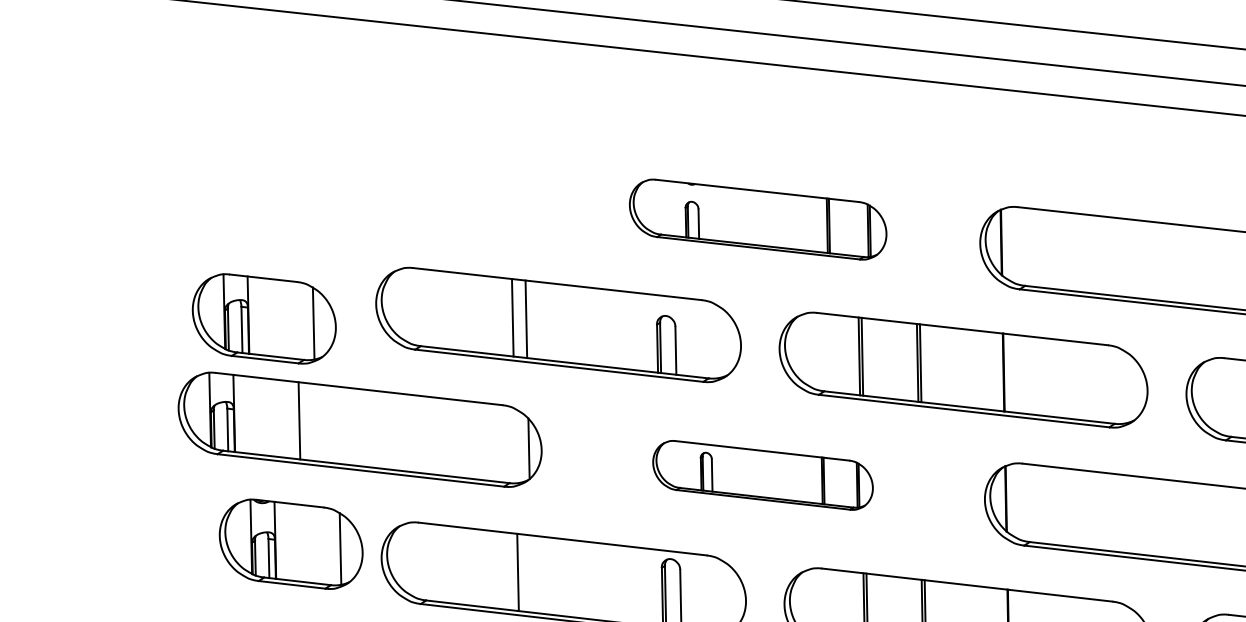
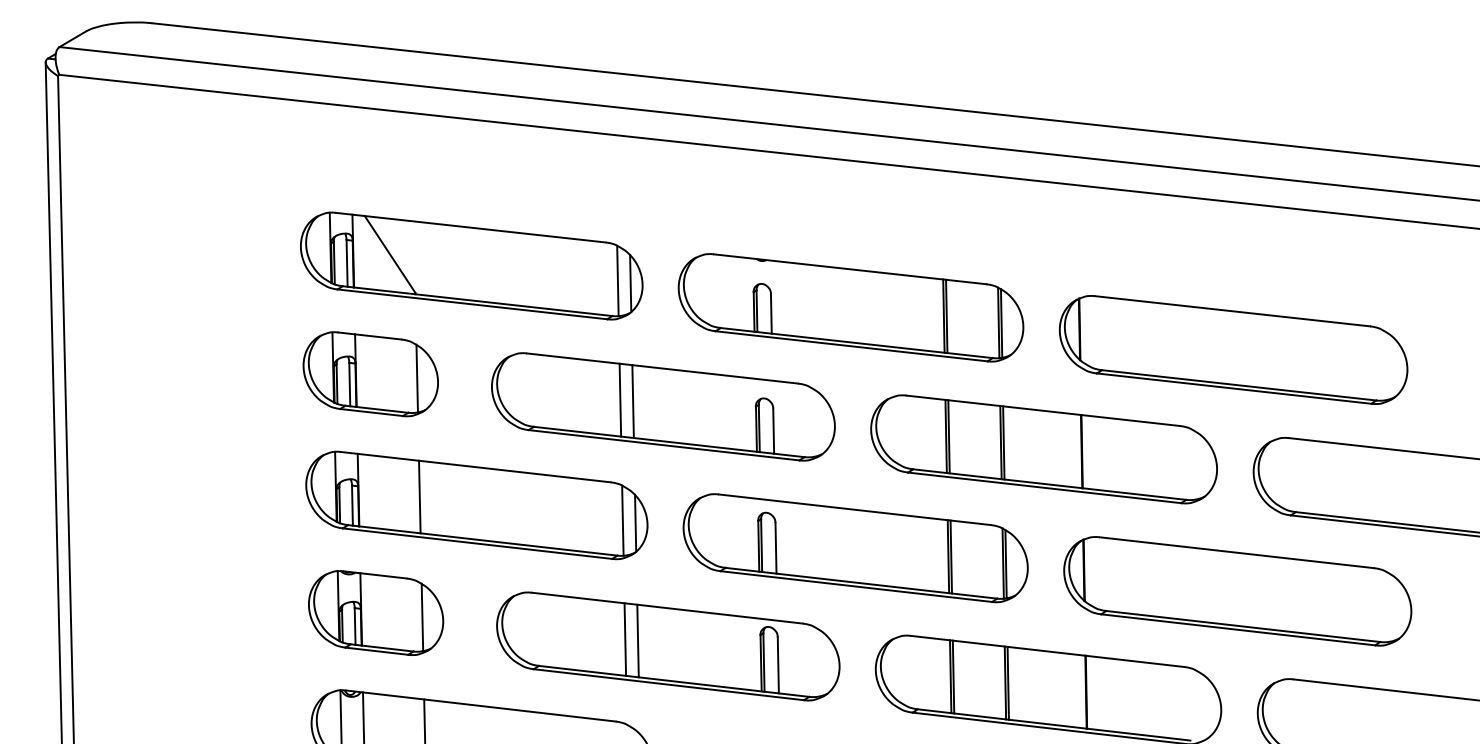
part: (354, 174) -> (471, 265), added
part: (757, 219) -> (850, 307), size x1.43
part: (263, 319) -> (370, 374), moved
line: (515, 445) -> (622, 520), added
part: (762, 475) -> (855, 548), size x1.67
part: (291, 543) -> (376, 612), moved
line: (531, 573) -> (637, 640), added

